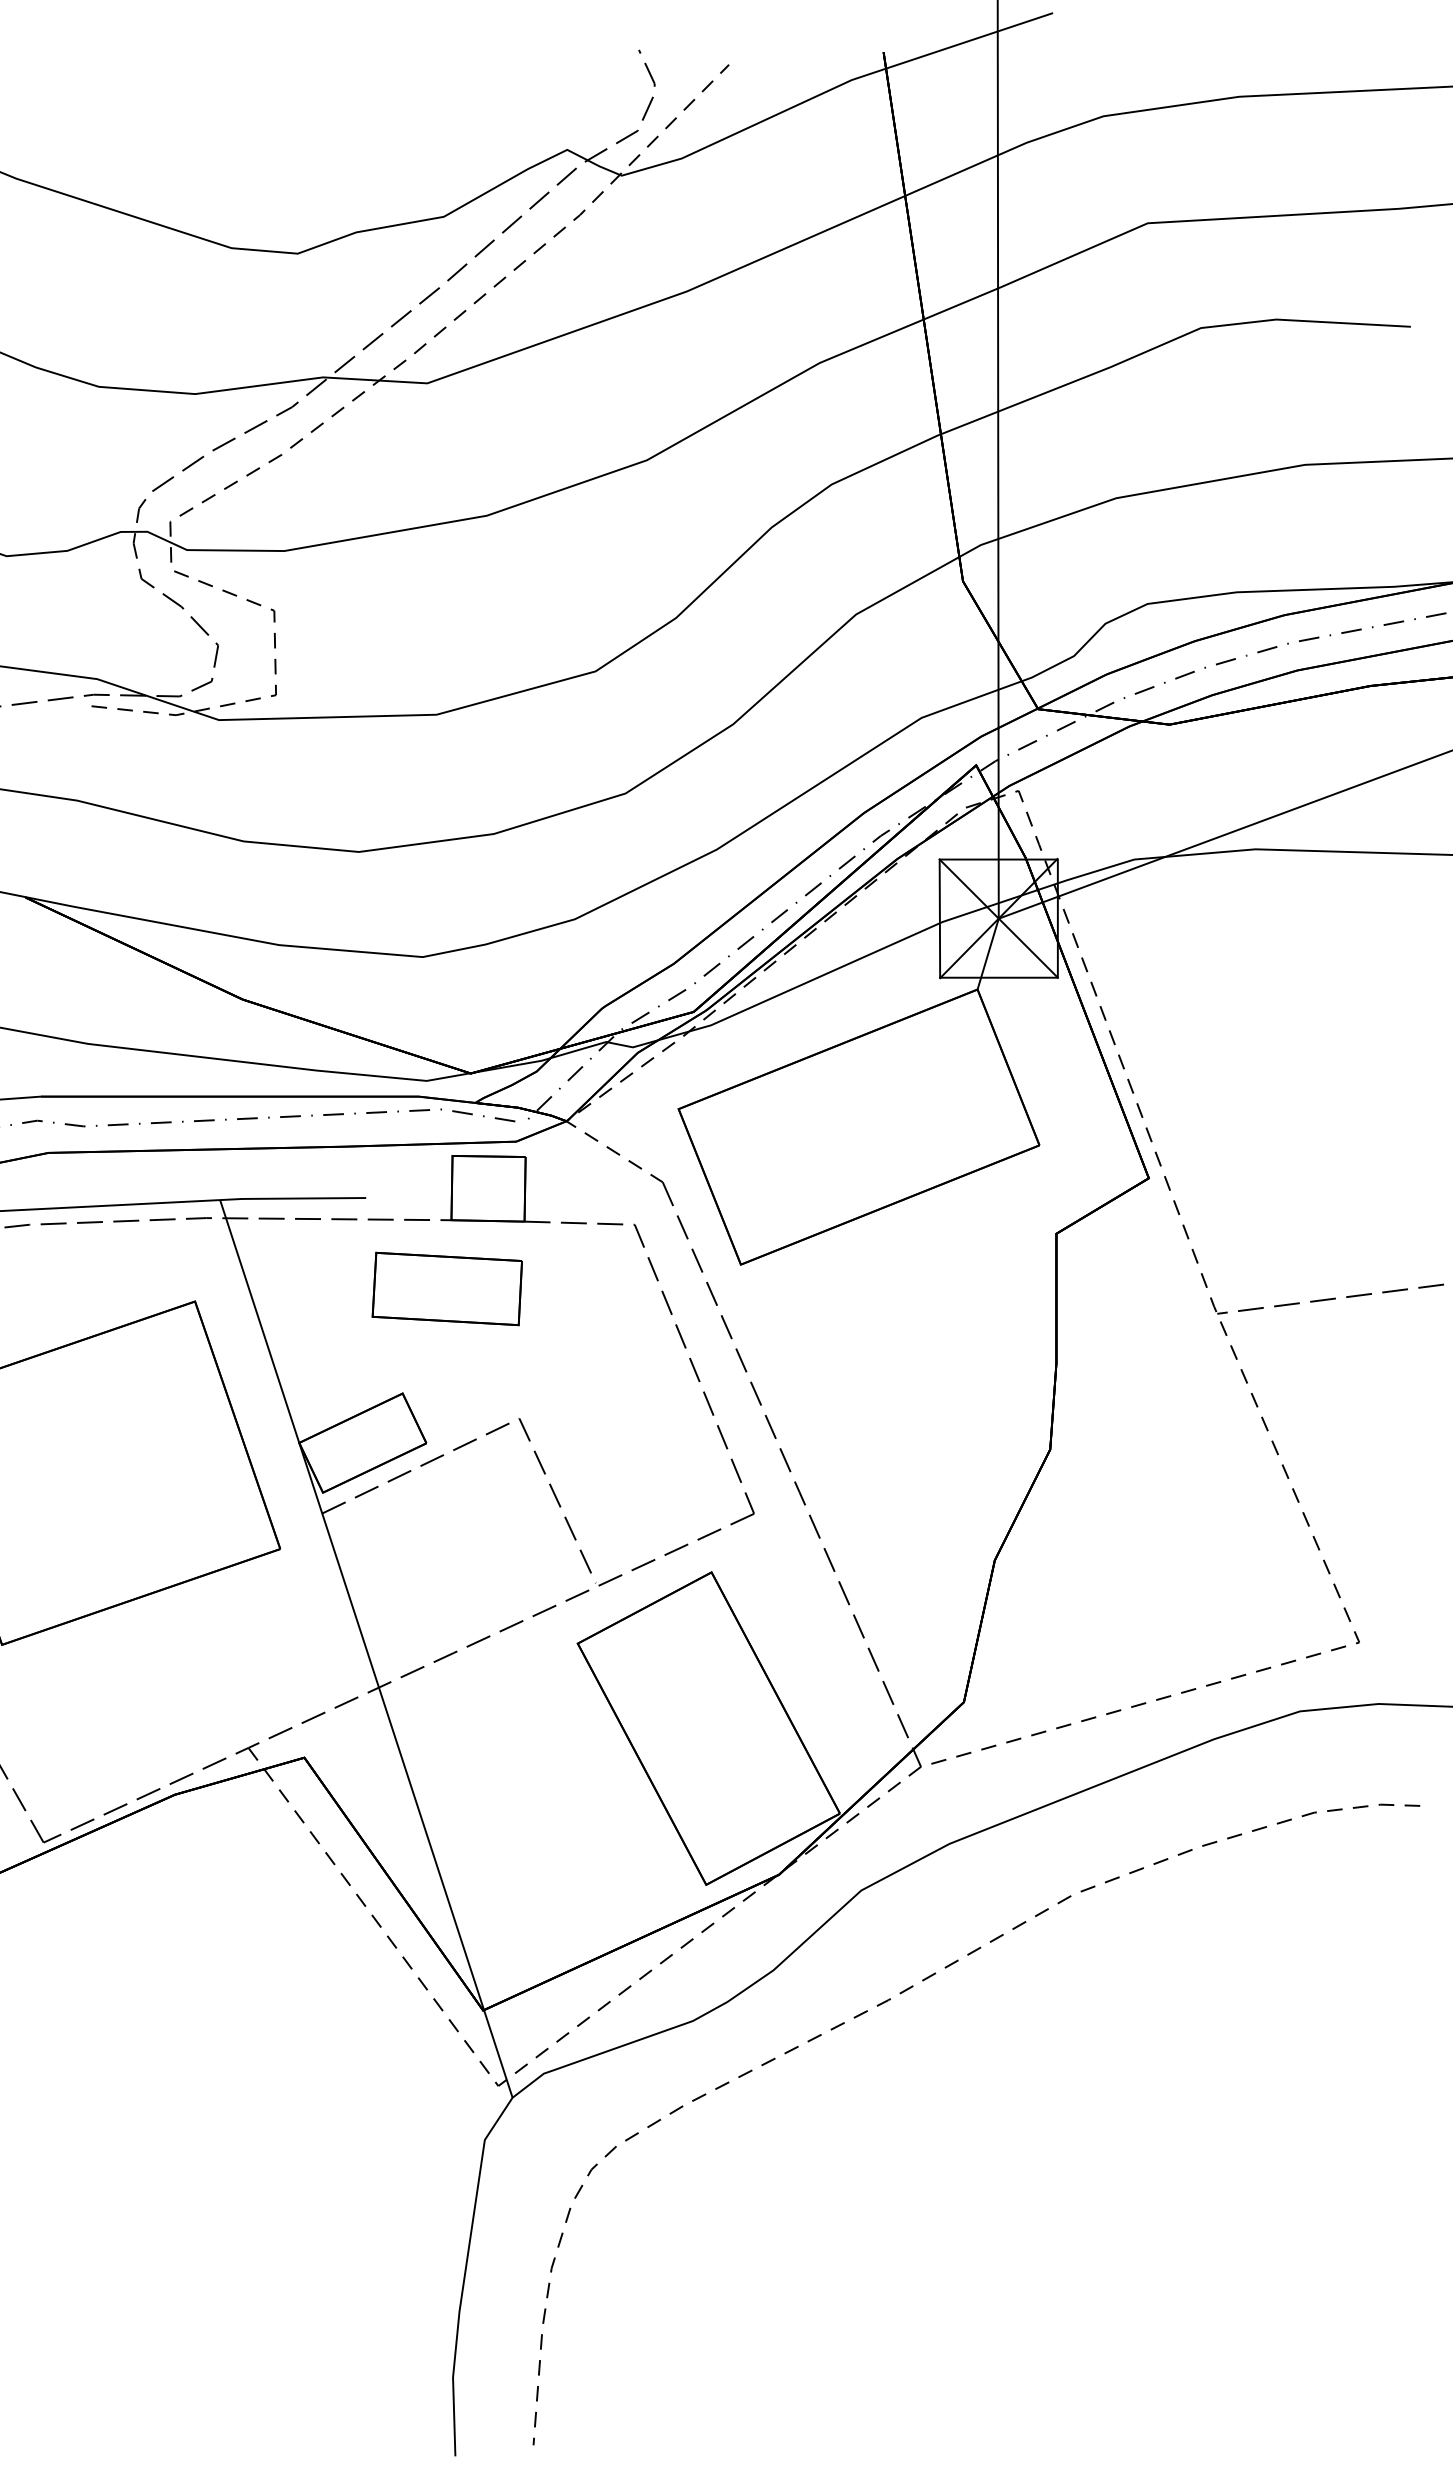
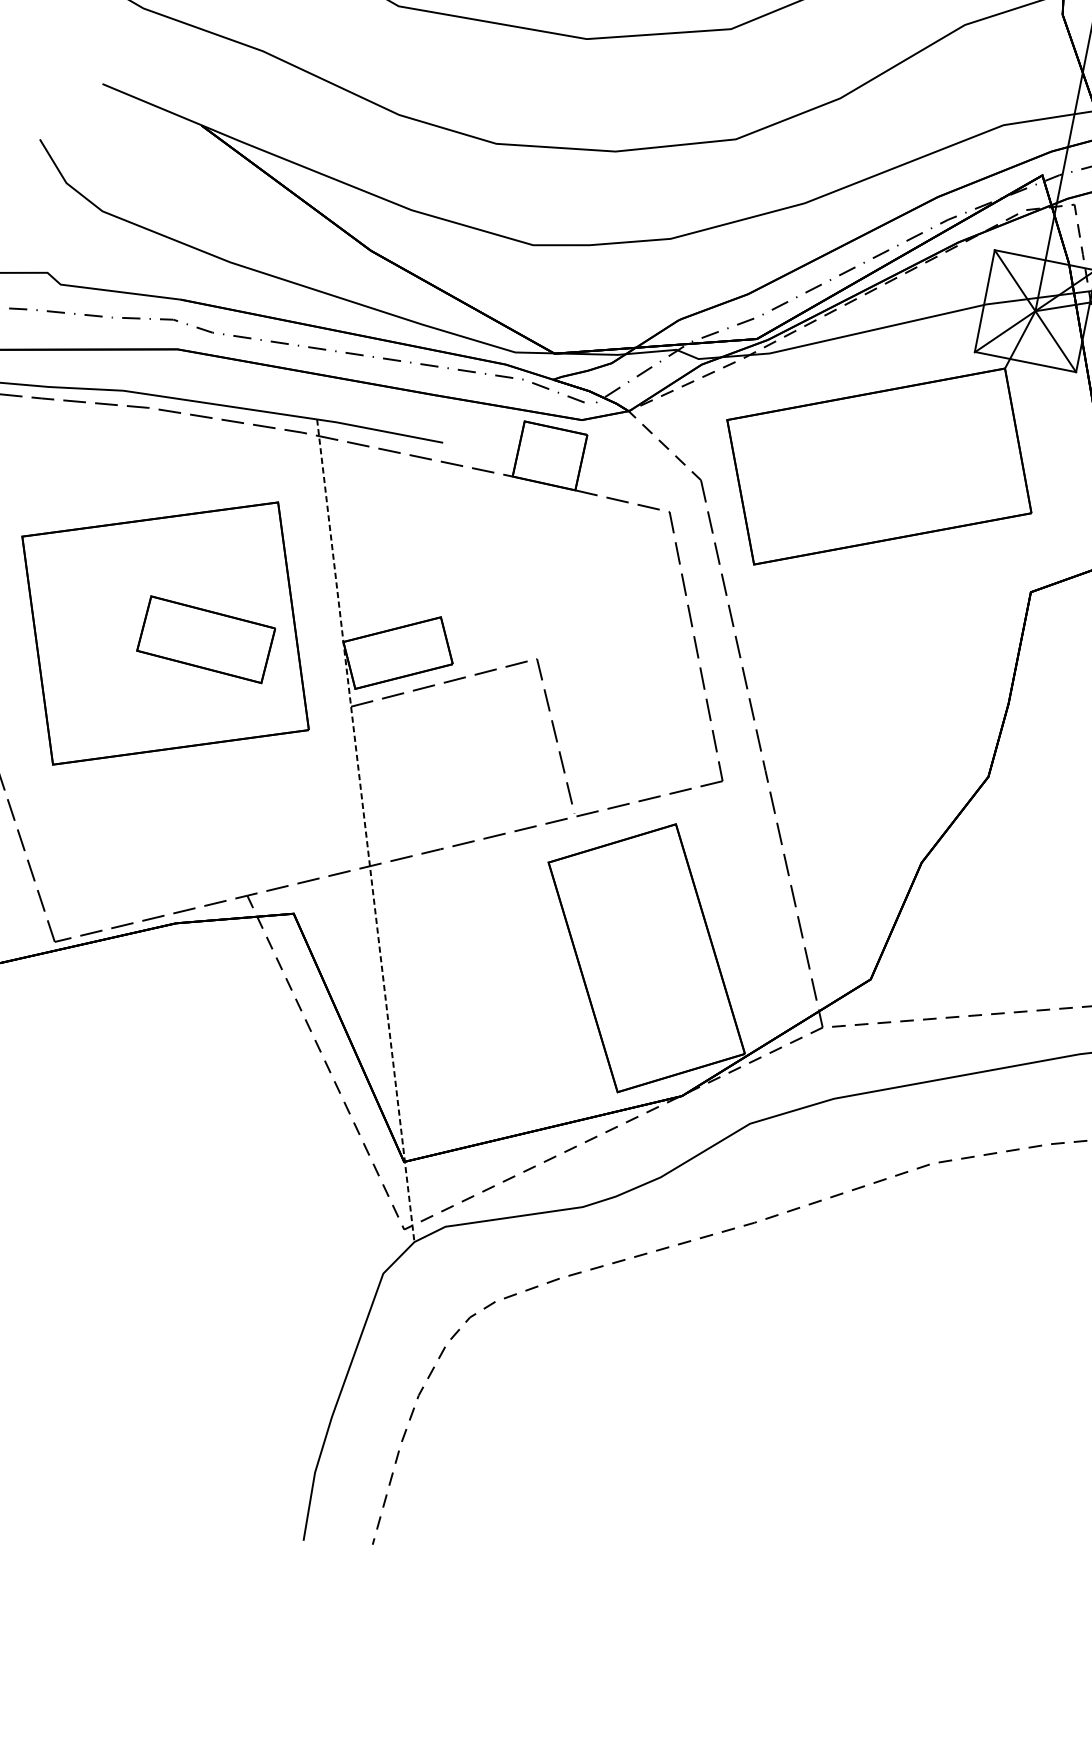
part: (446, 1288) -> (205, 639), moved
line: (366, 1649) -> (365, 831), solid -> dashed

